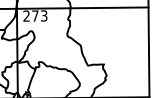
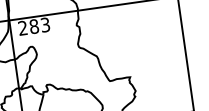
text: (35, 15) -> (34, 25), 273 -> 283

